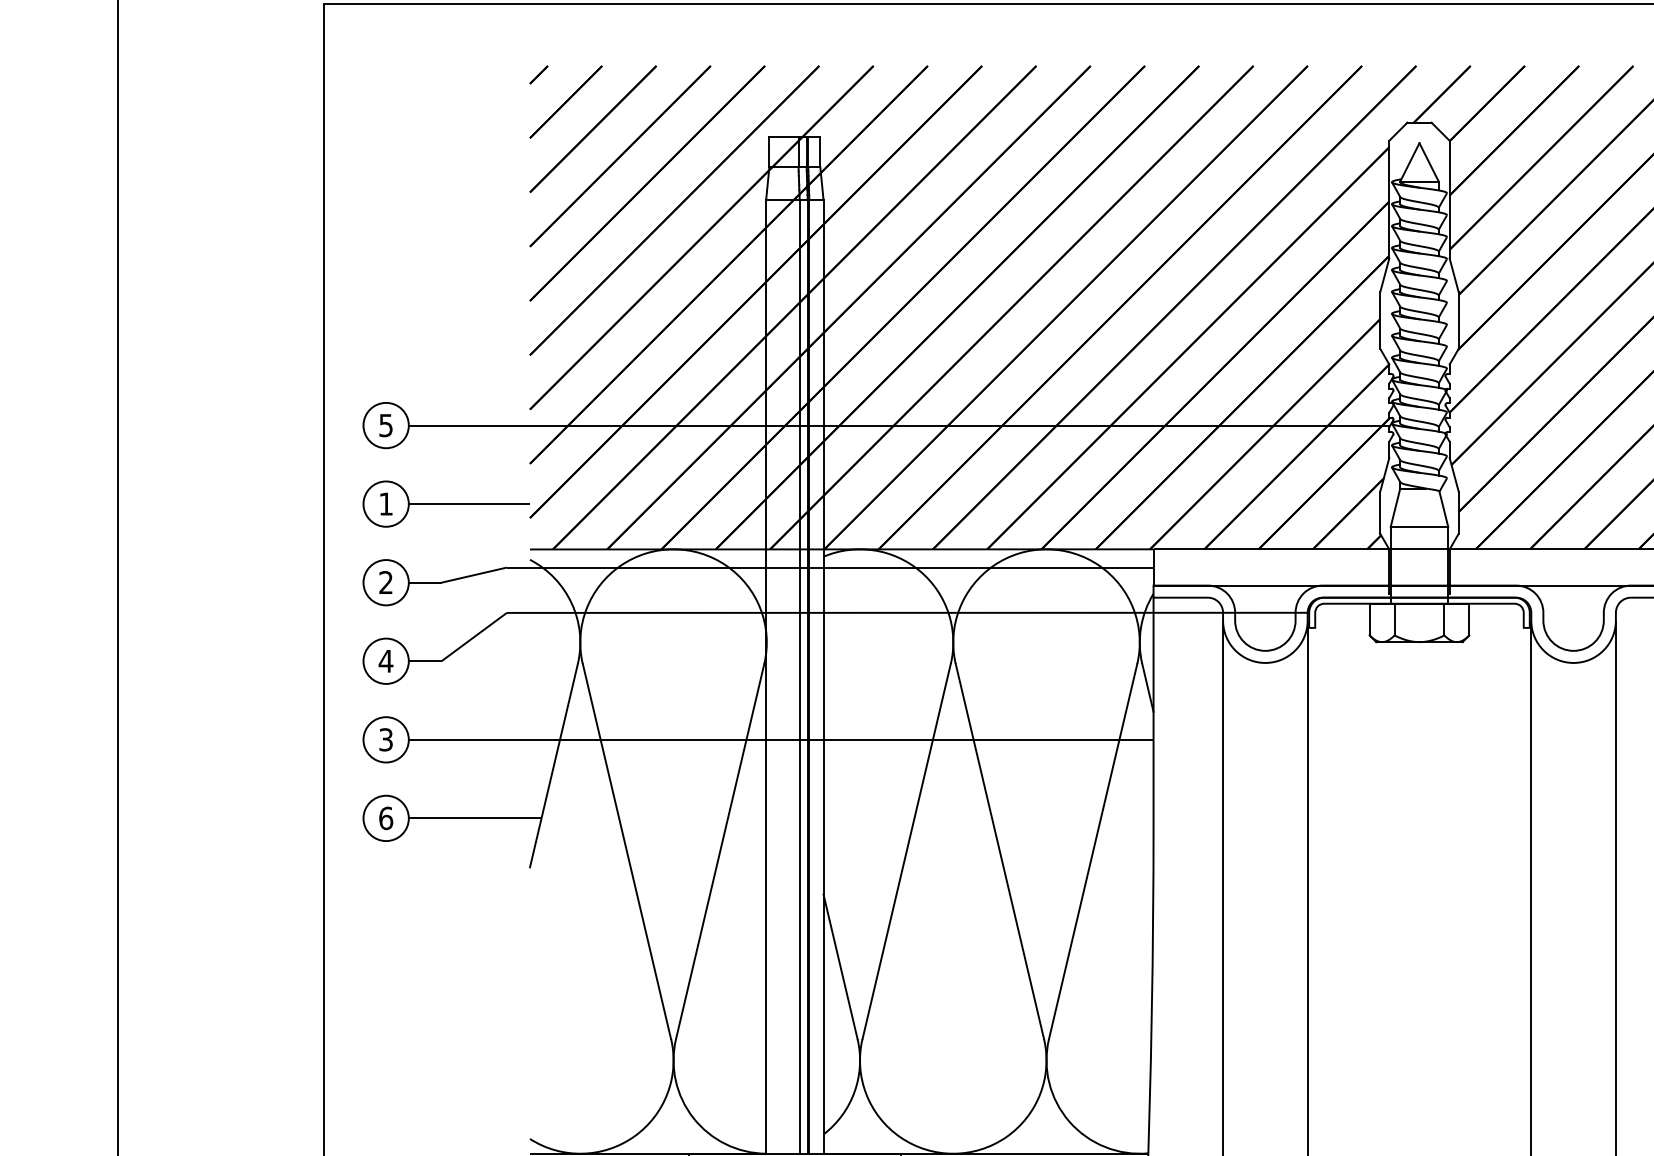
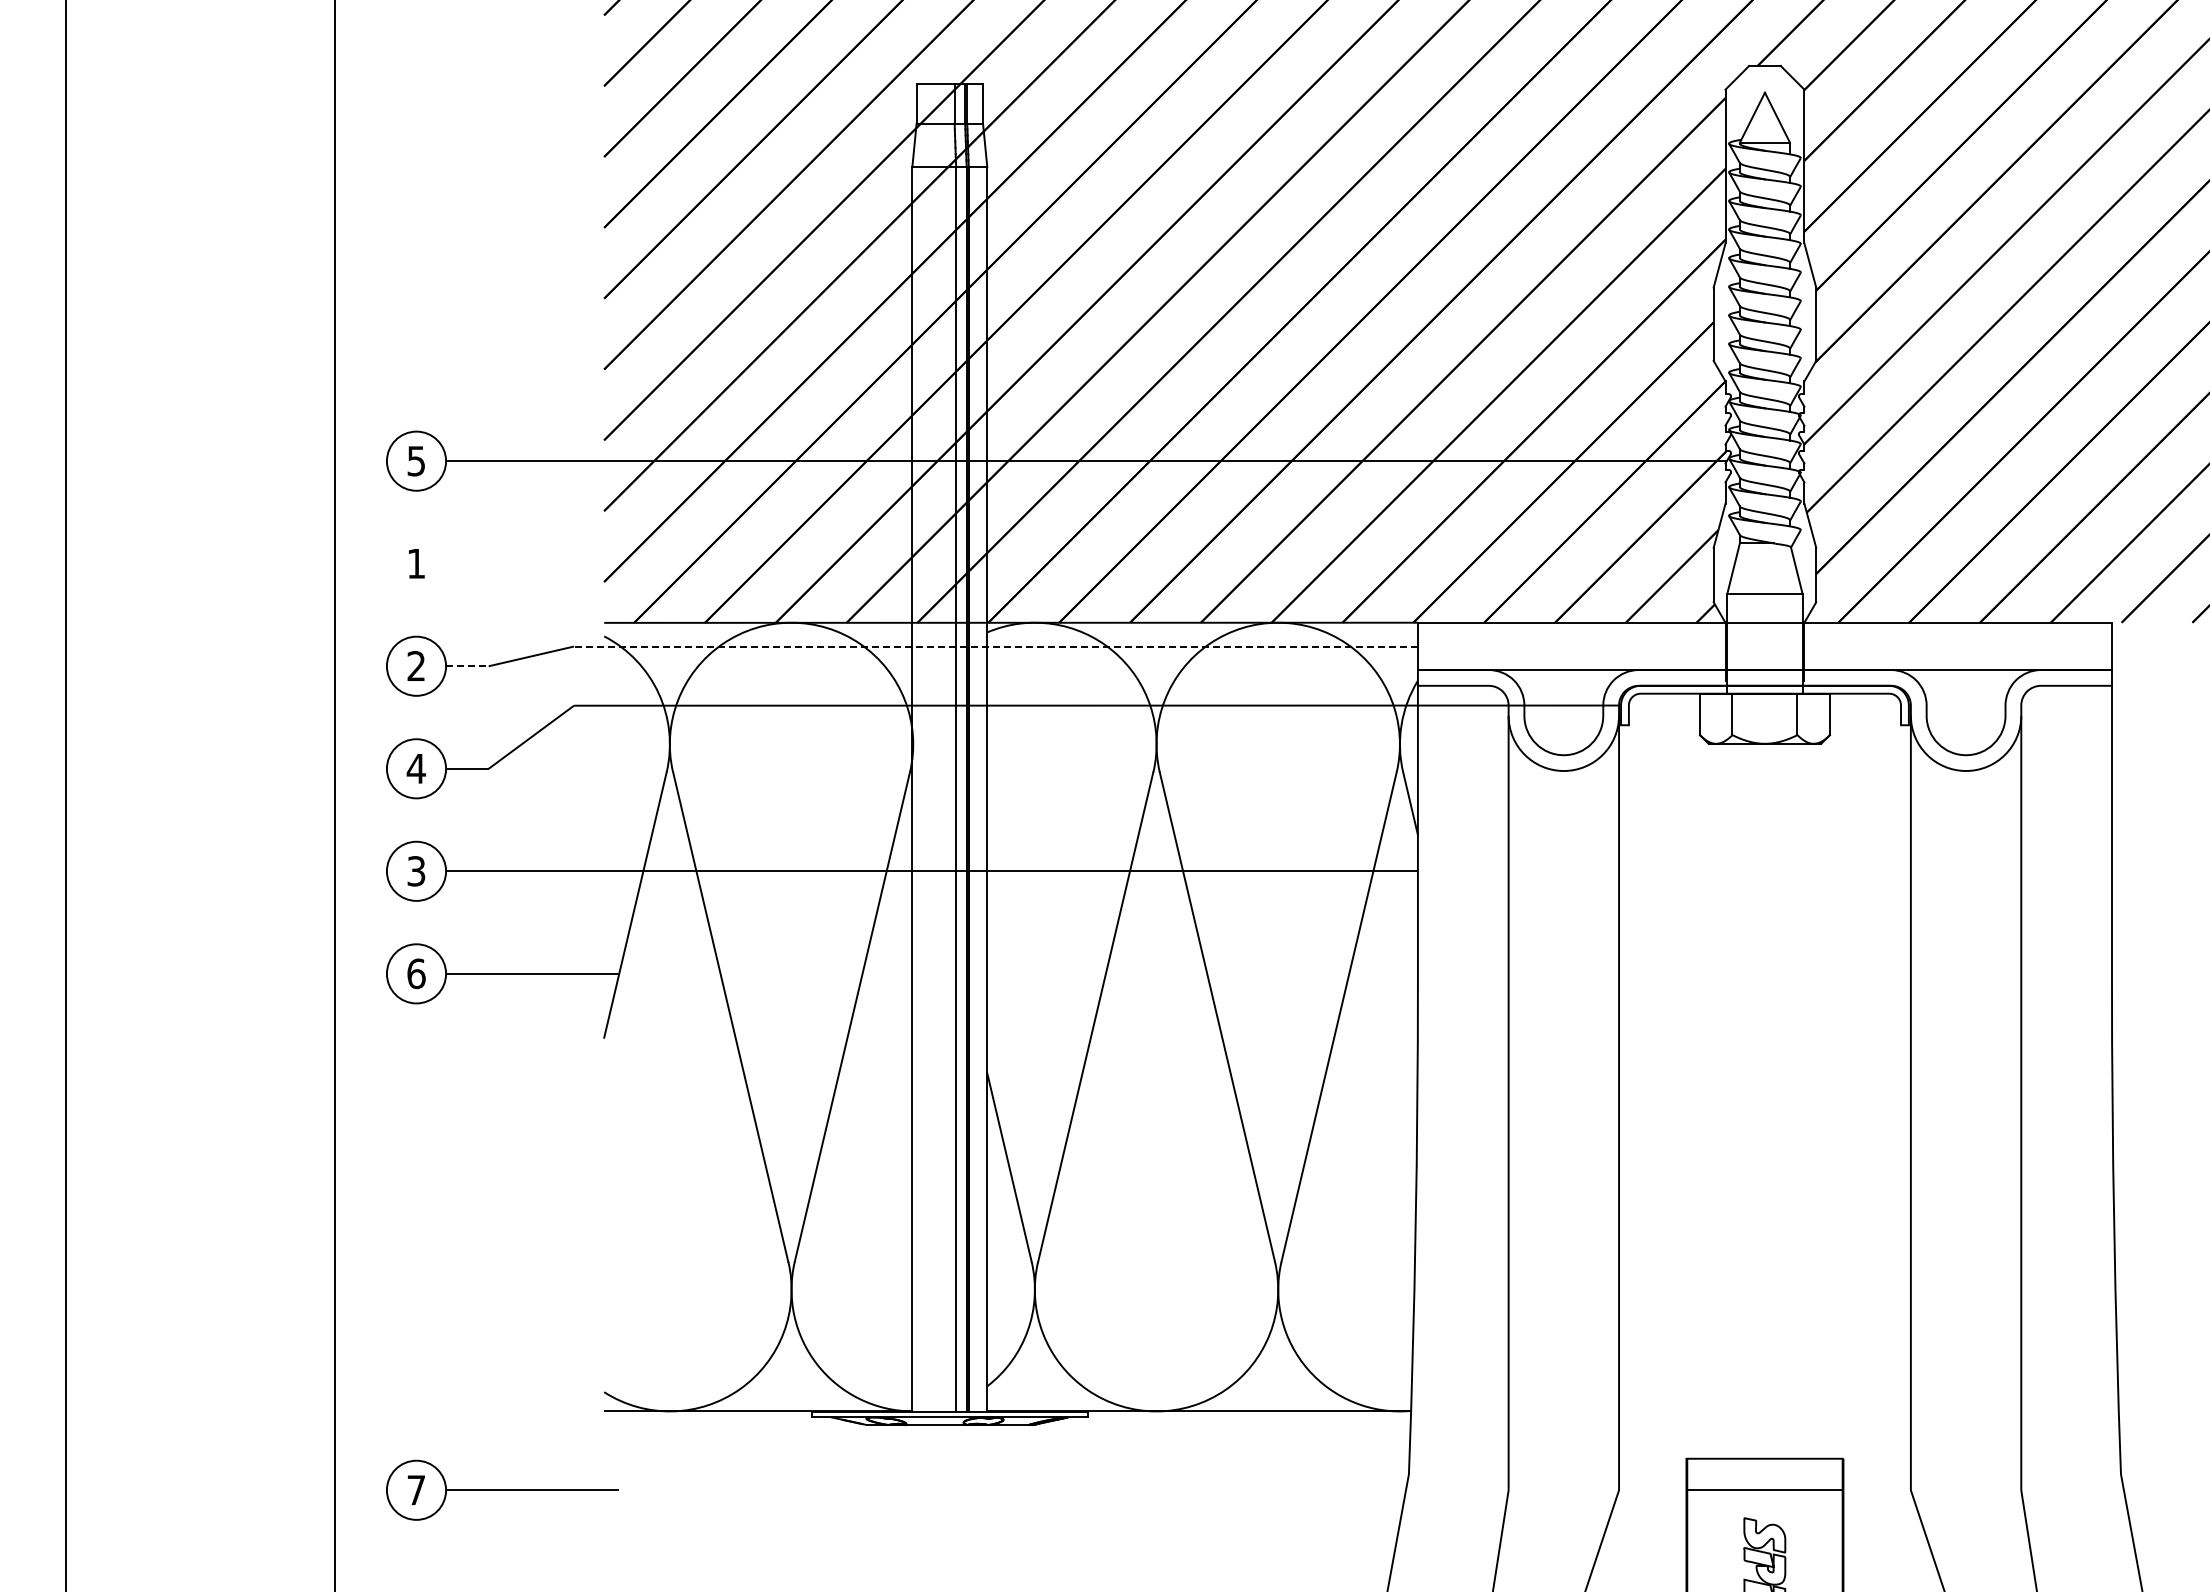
part: (445, 503) -> (494, 563), removed
line: (829, 567) -> (995, 646), solid -> dashed
line: (425, 582) -> (467, 666), solid -> dashed

